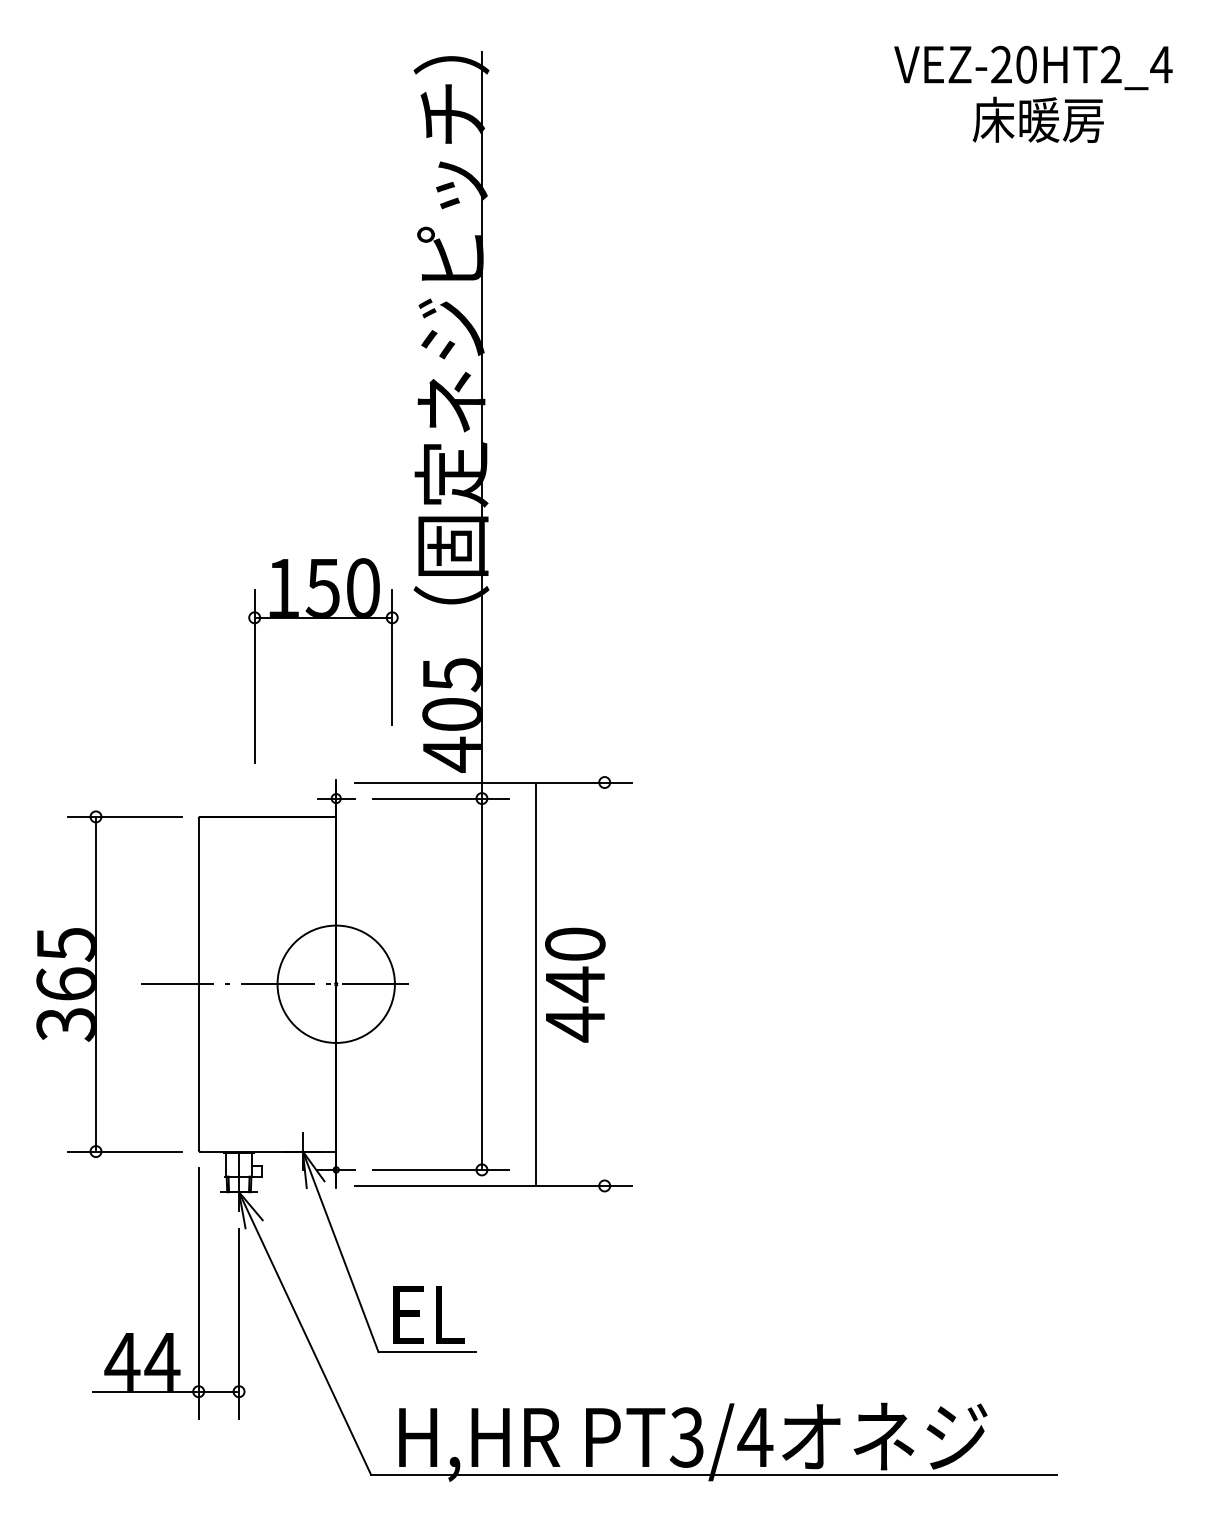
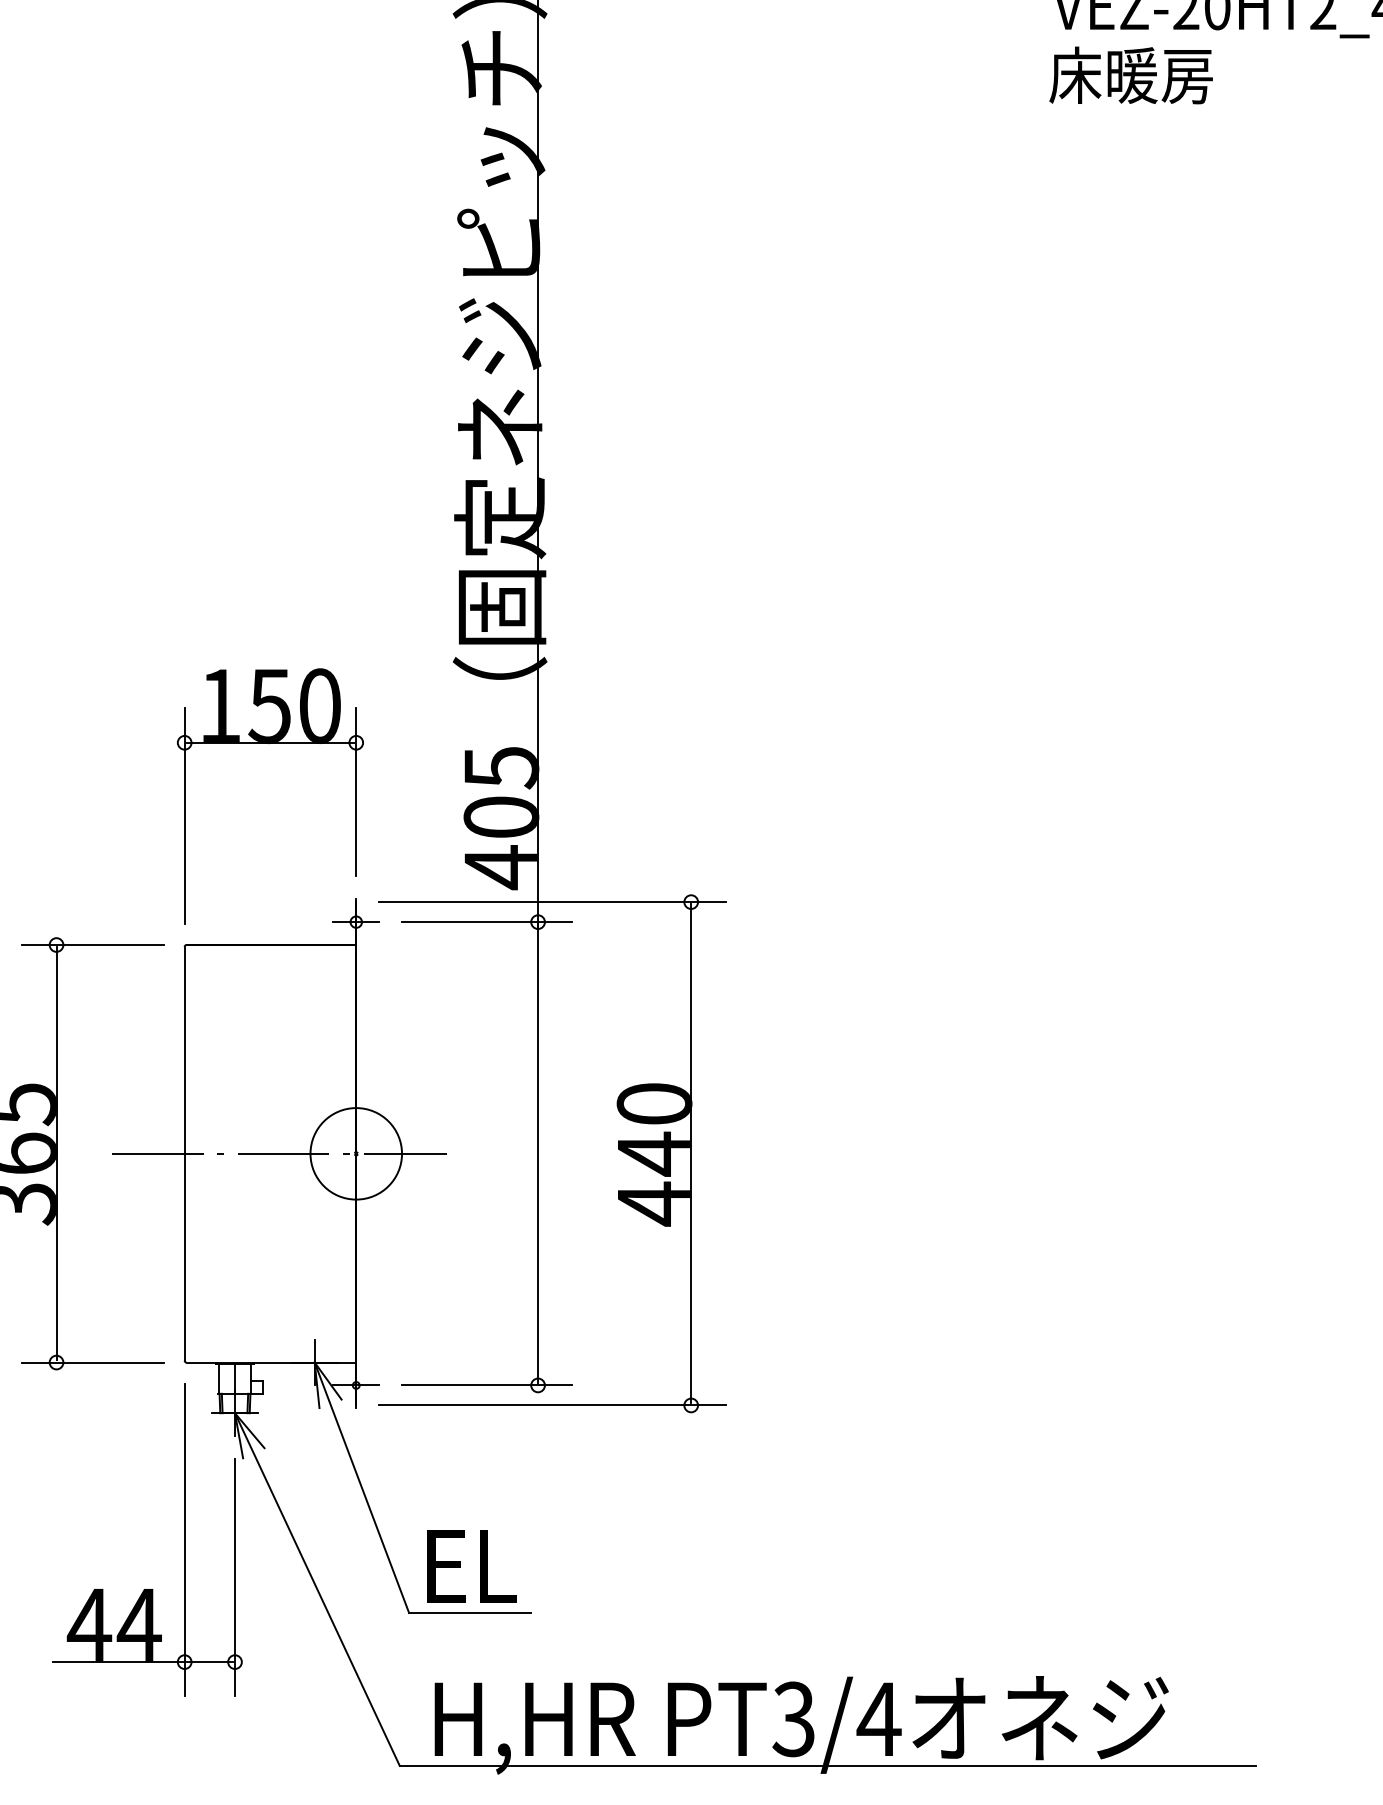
text: (1037, 119) -> (1130, 74), moved
part: (323, 618) -> (270, 743), moved
circle: (335, 983) -> (355, 1152), size x0.62
line: (535, 984) -> (690, 1154), moved

